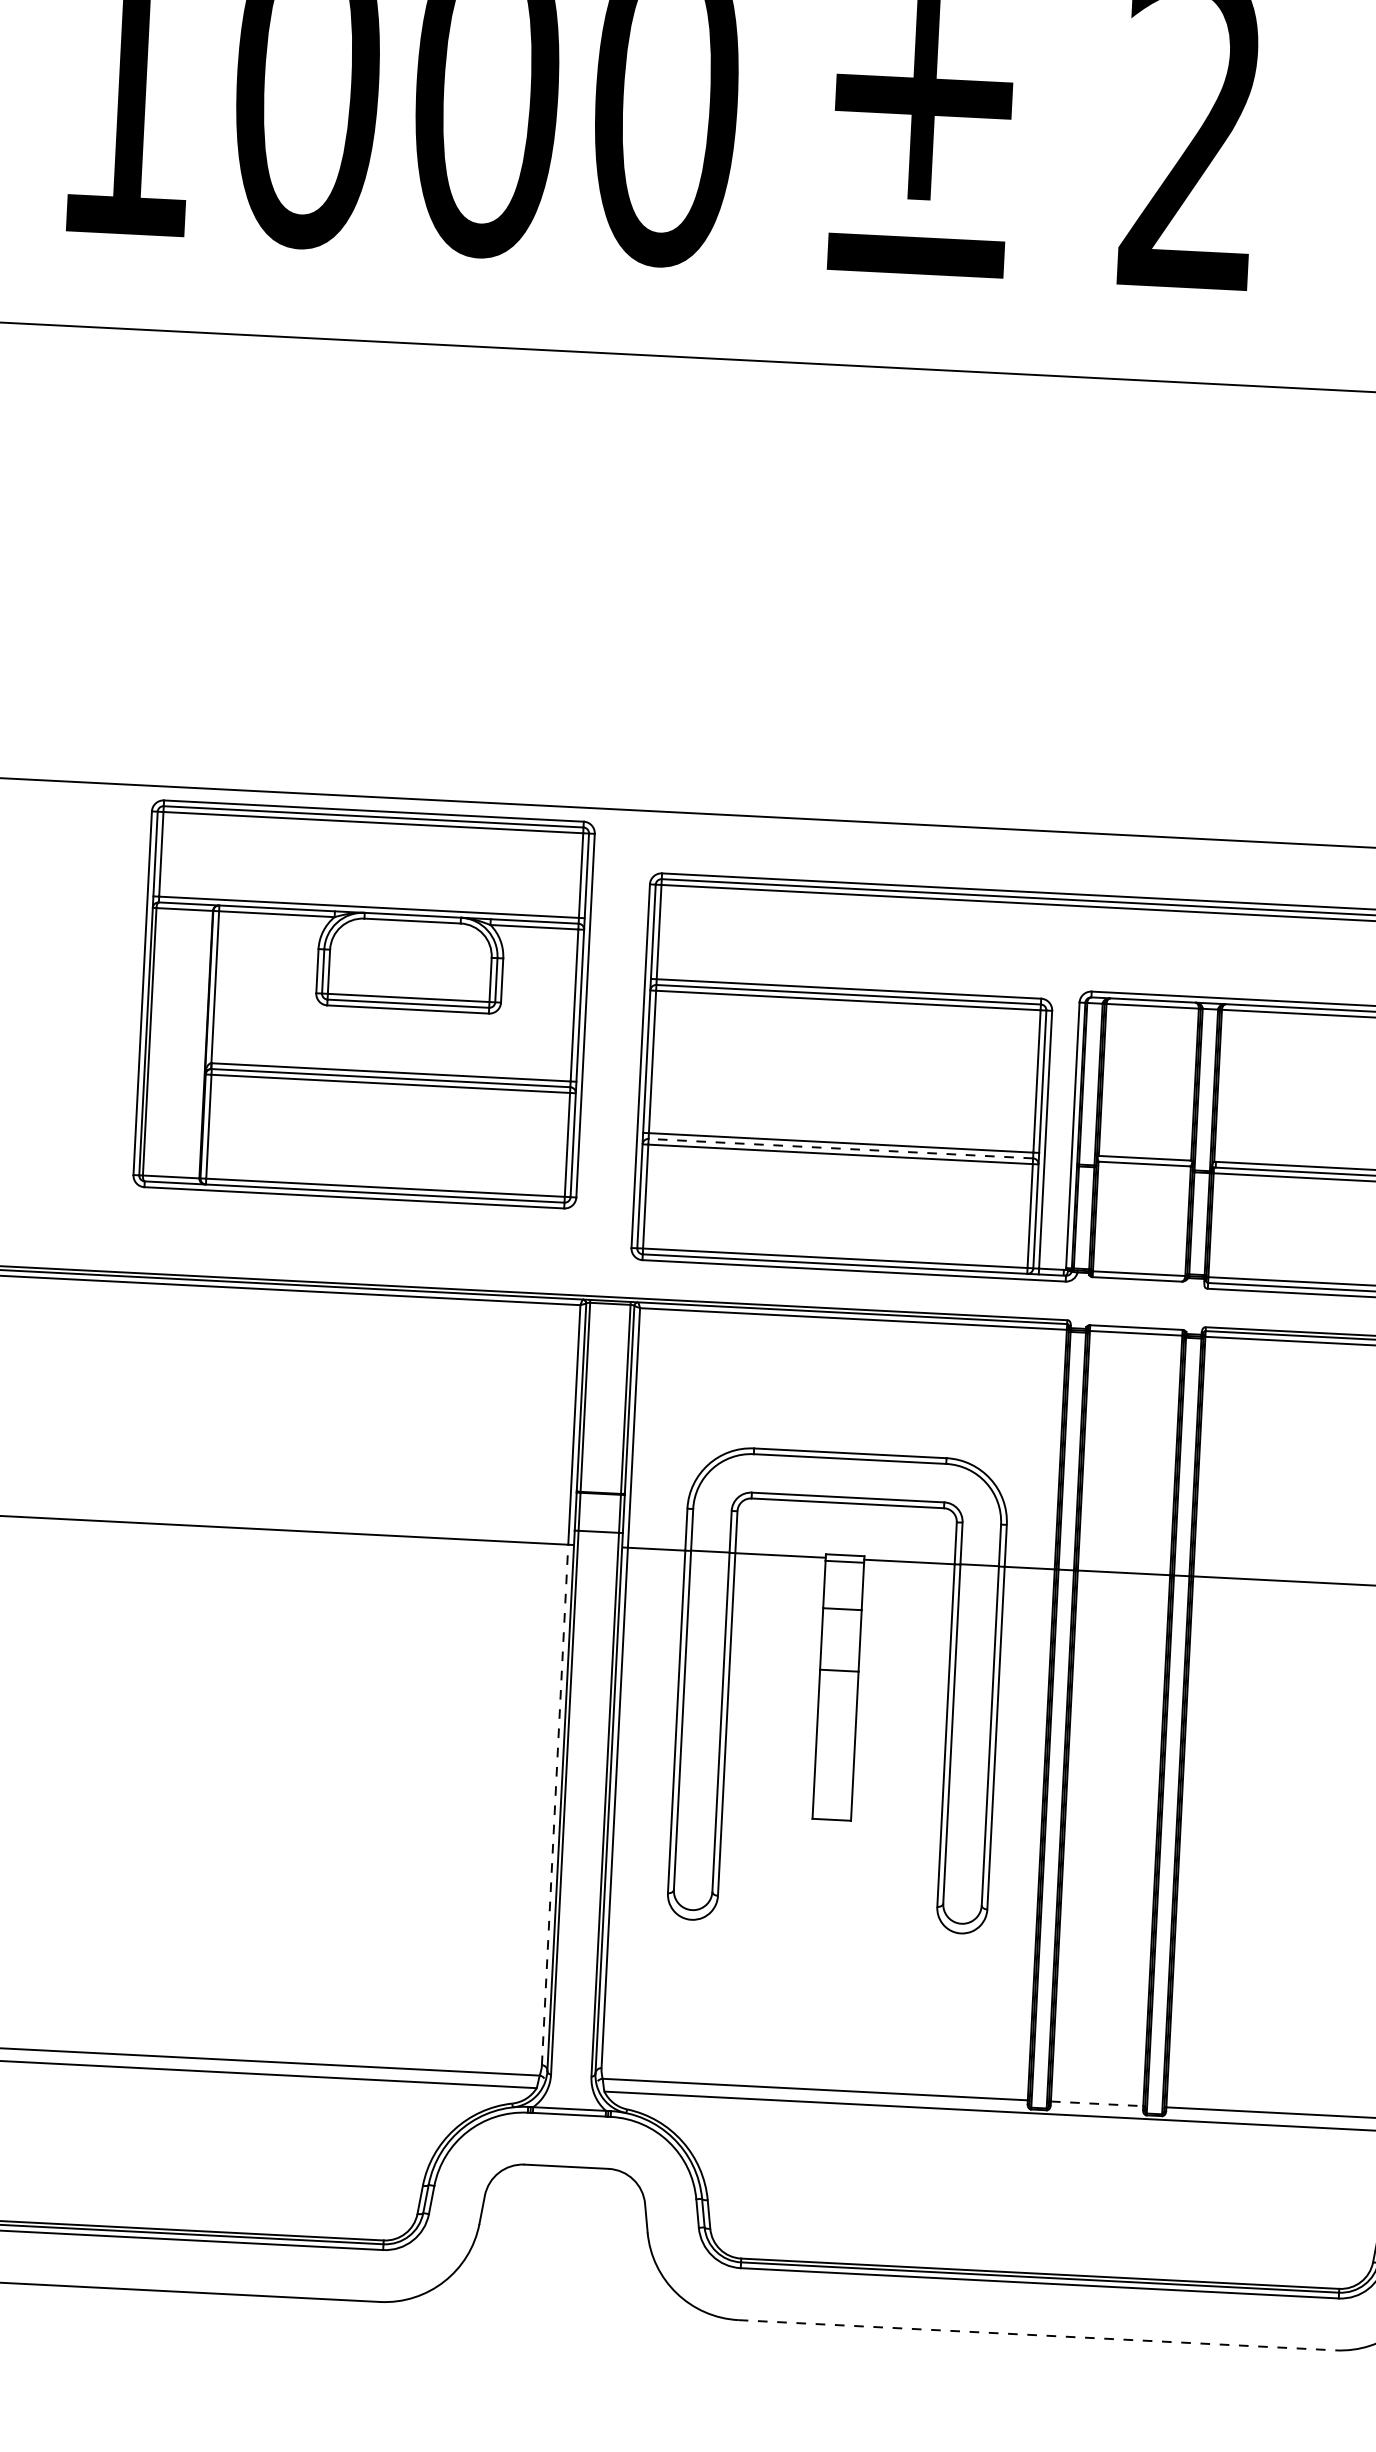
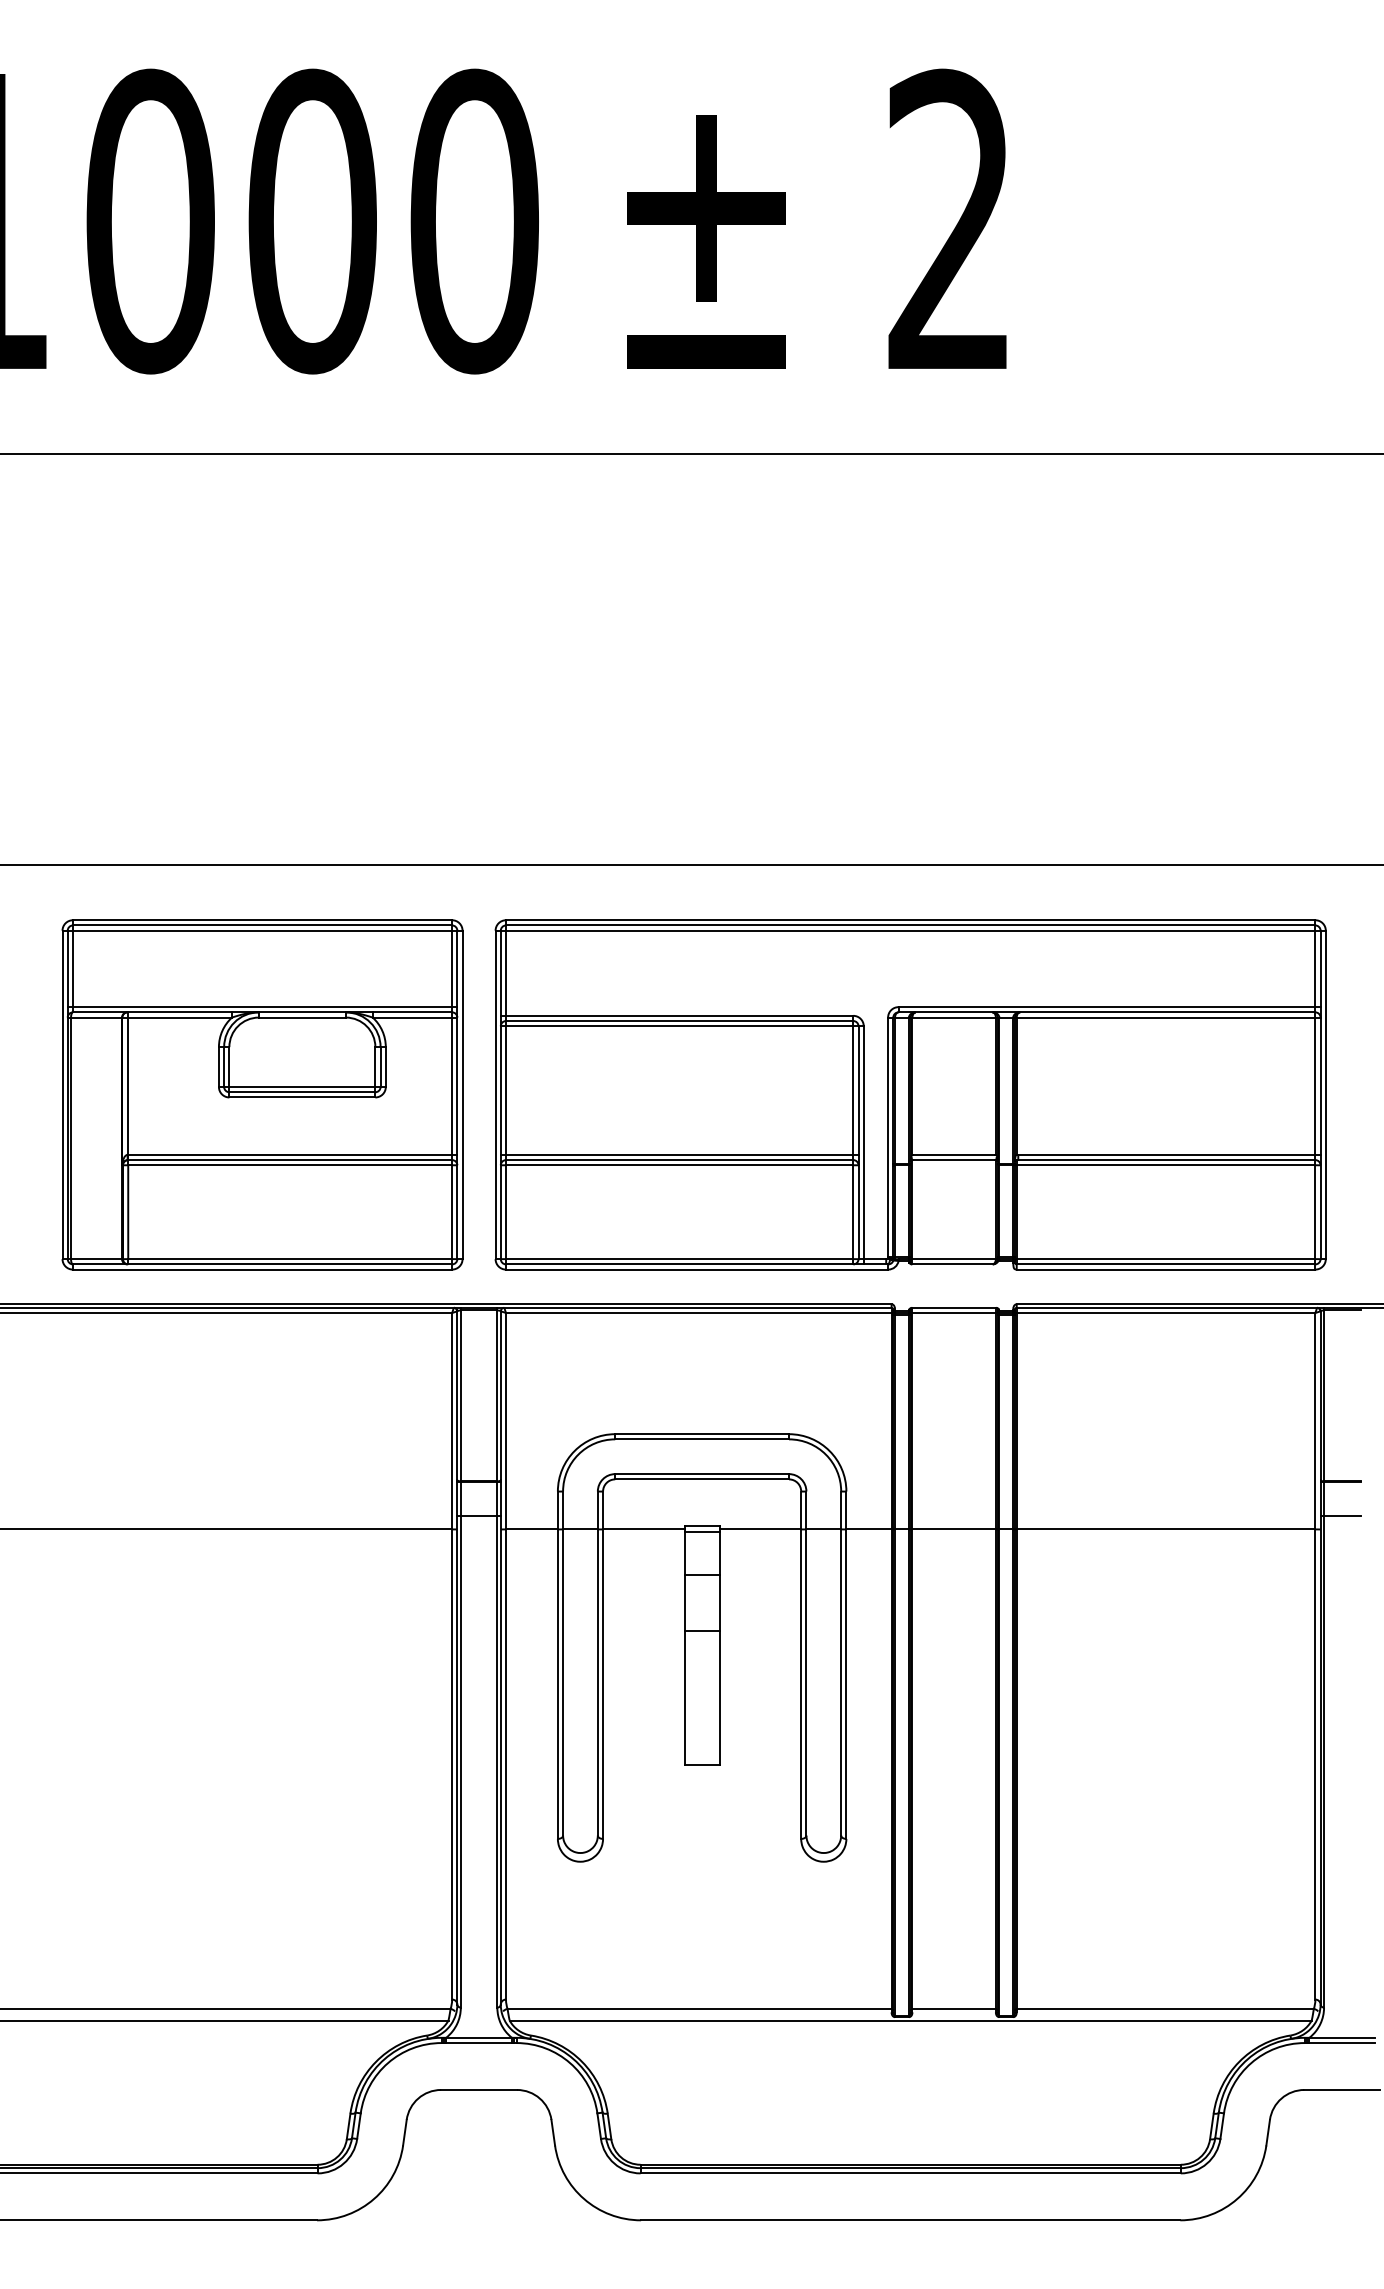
part: (364, 1003) -> (262, 1094), moved
line: (840, 1149) -> (679, 1160), dashed -> solid
line: (555, 1804) -> (452, 1764), dashed -> solid
line: (1097, 2104) -> (954, 2009), dashed -> solid
line: (1036, 2335) -> (910, 2220), dashed -> solid

